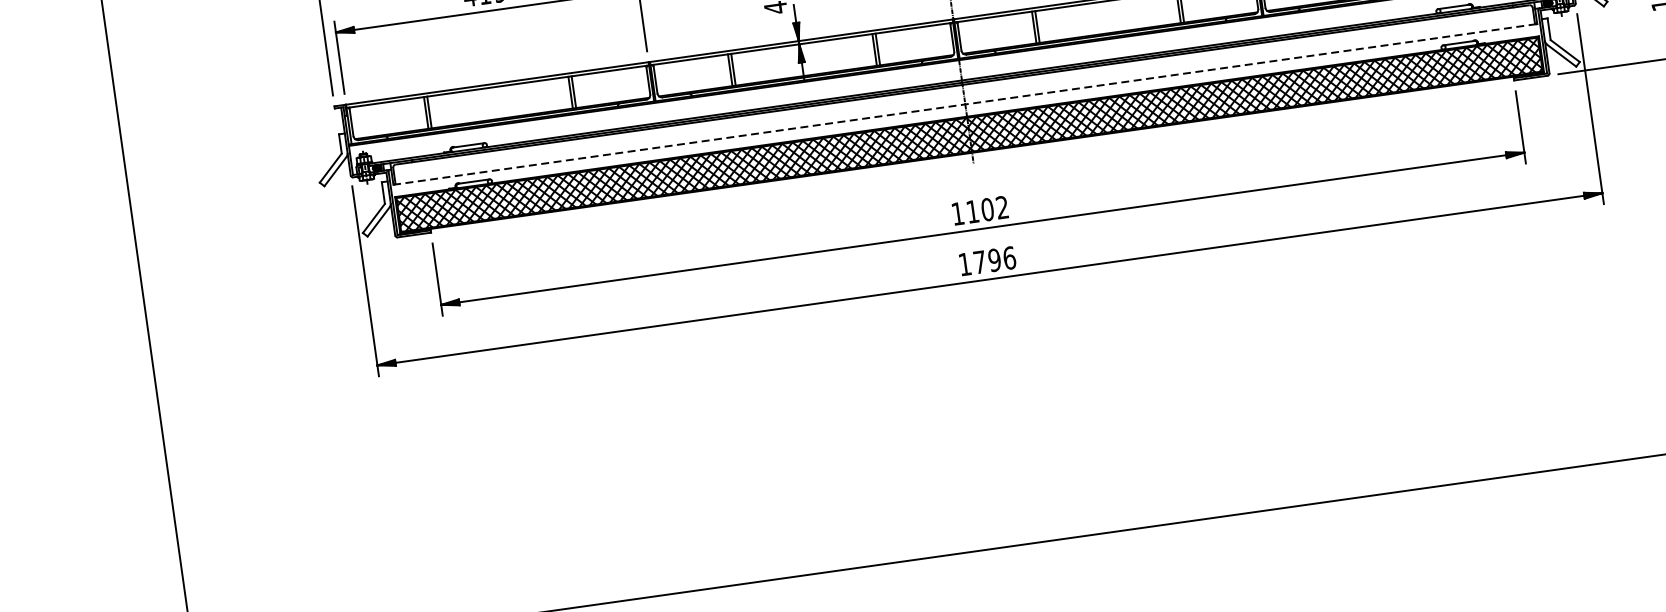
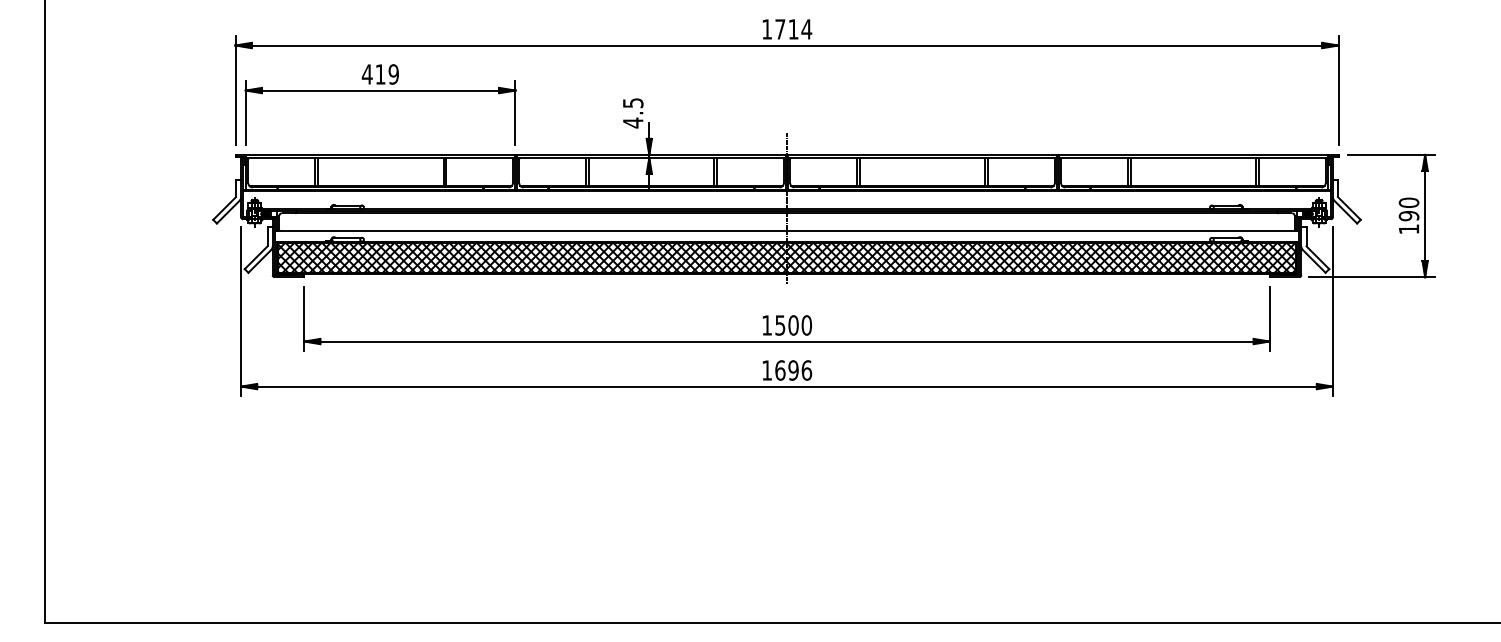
line: (964, 104) -> (786, 230), dashed -> solid
text: (987, 209) -> (793, 325), 1102 -> 1500
text: (980, 262) -> (780, 370), 1796 -> 1696

